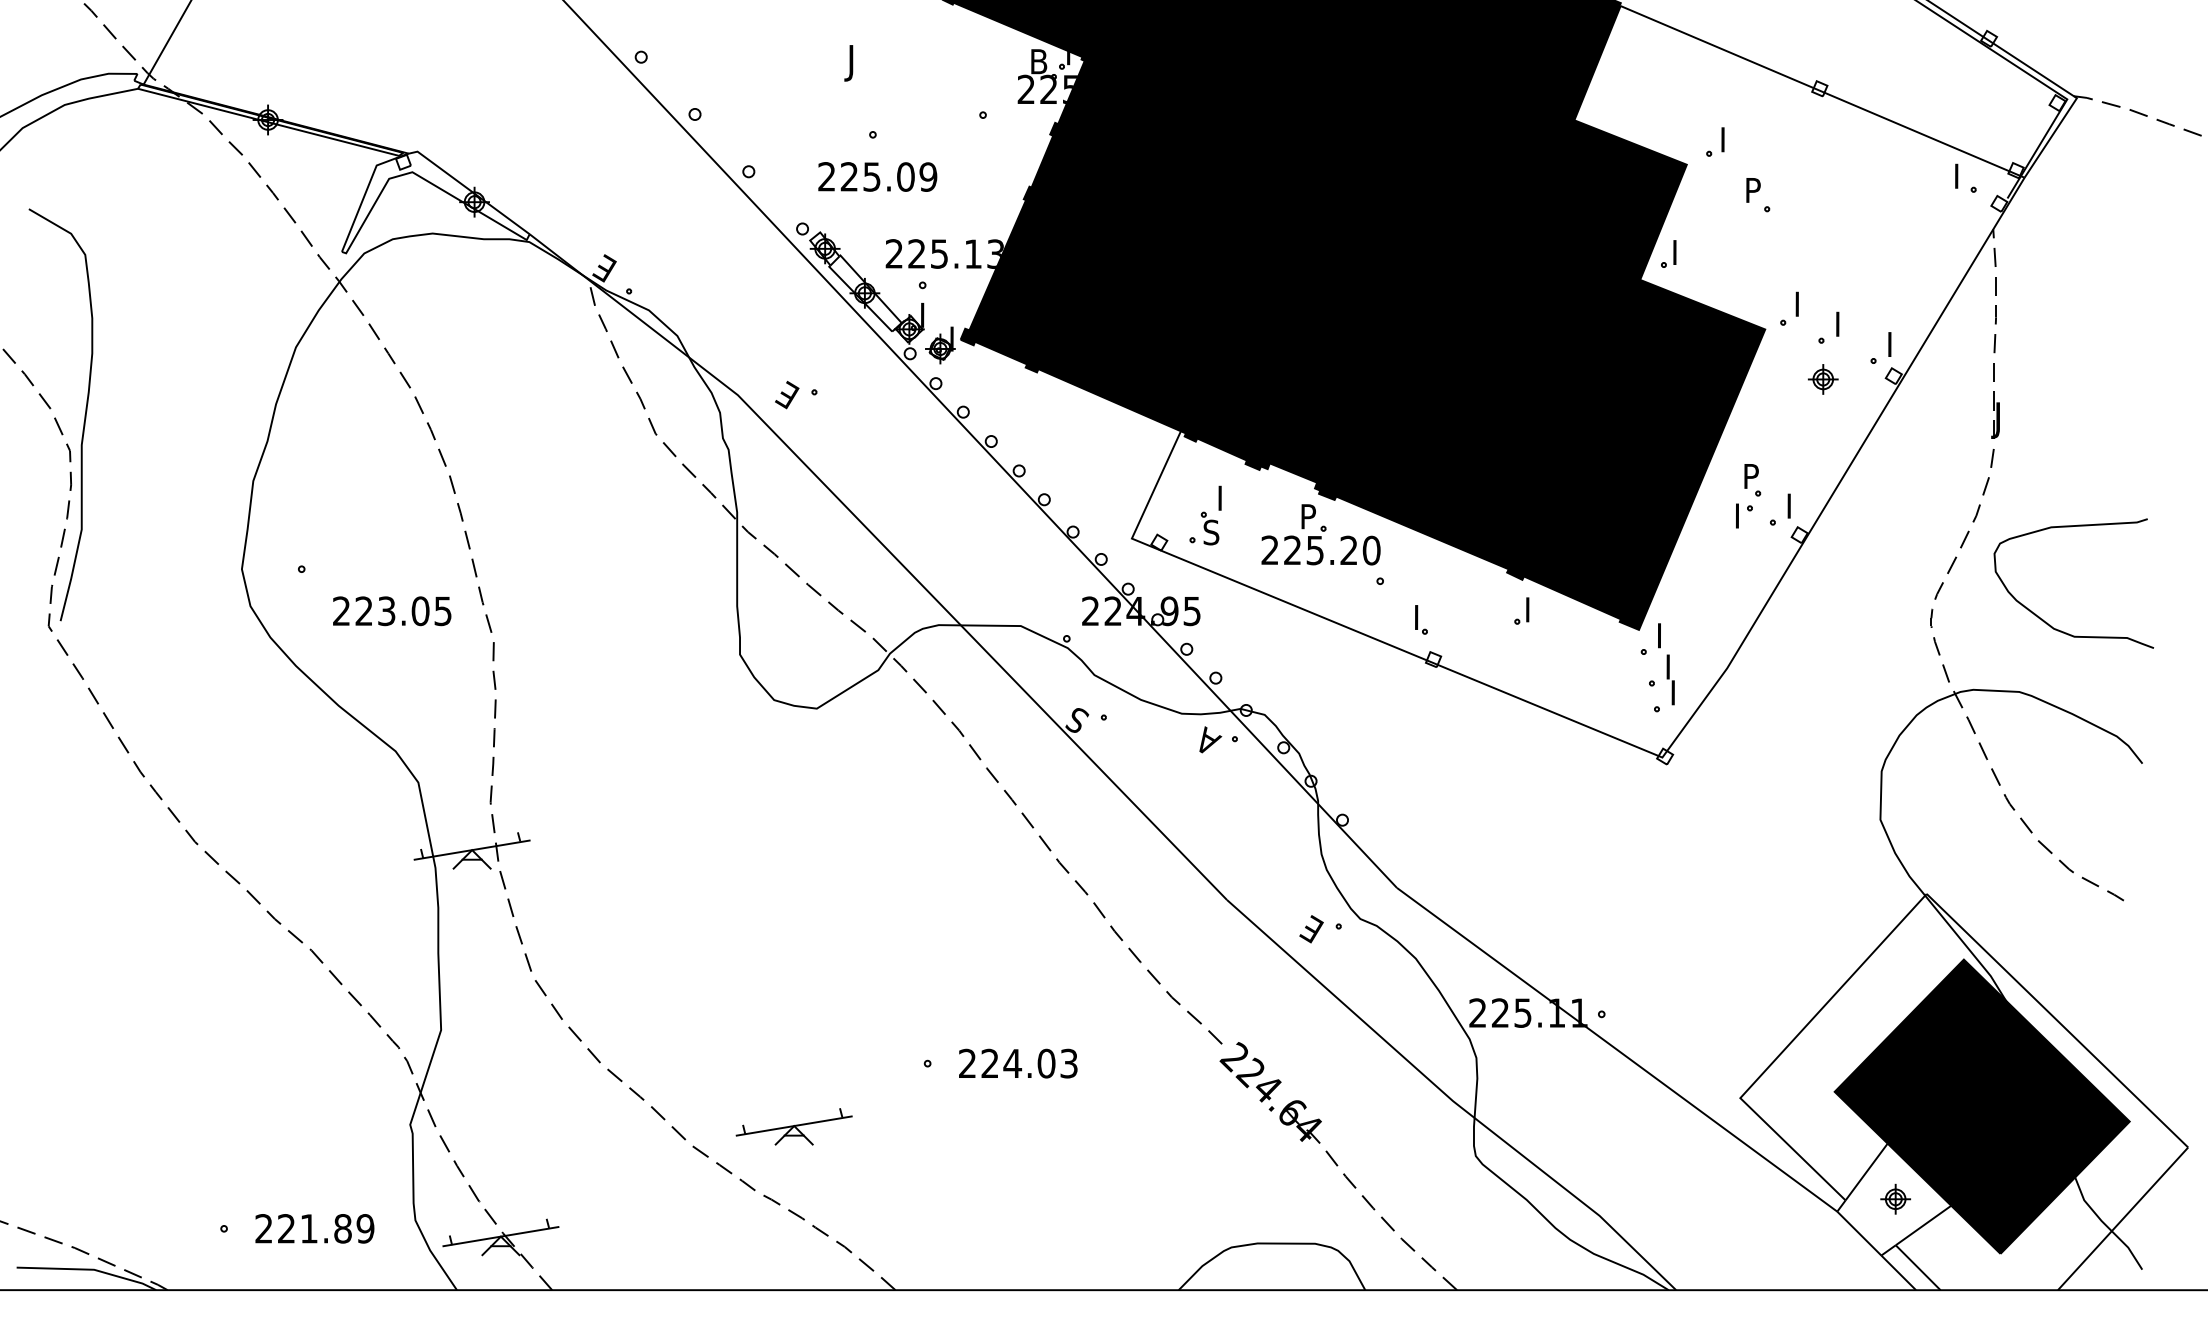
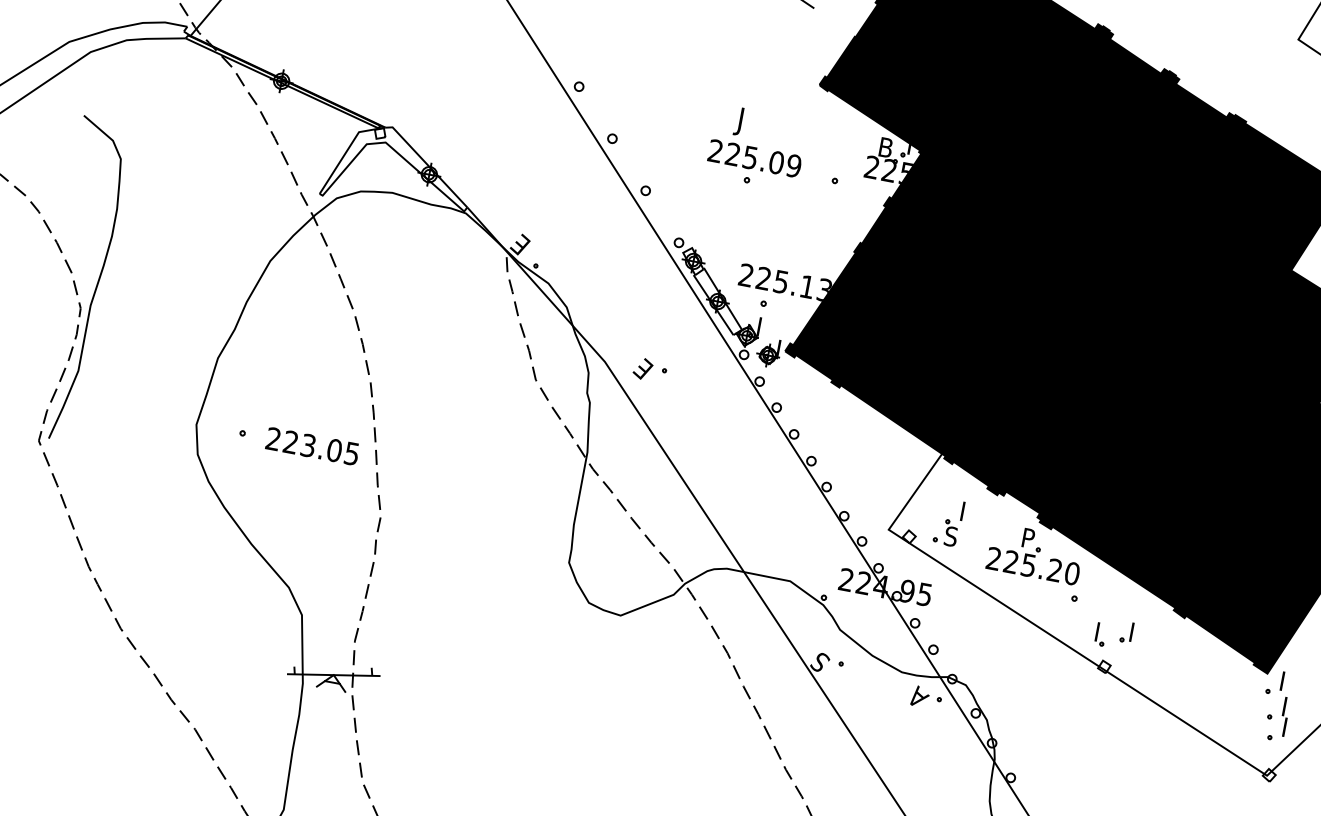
text: (877, 176) -> (754, 158), moved
part: (1521, 610) -> (1126, 631), moved
text: (392, 611) -> (312, 446), moved

